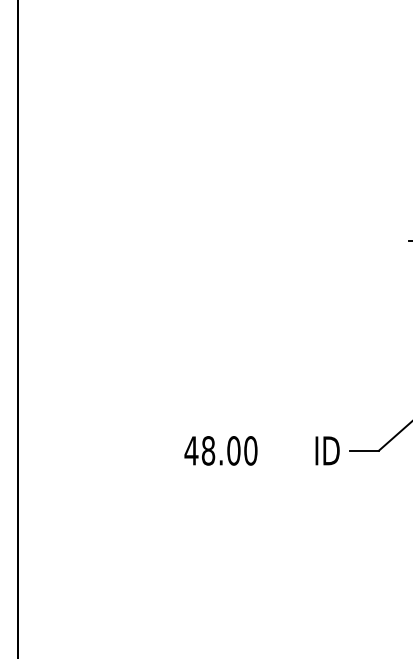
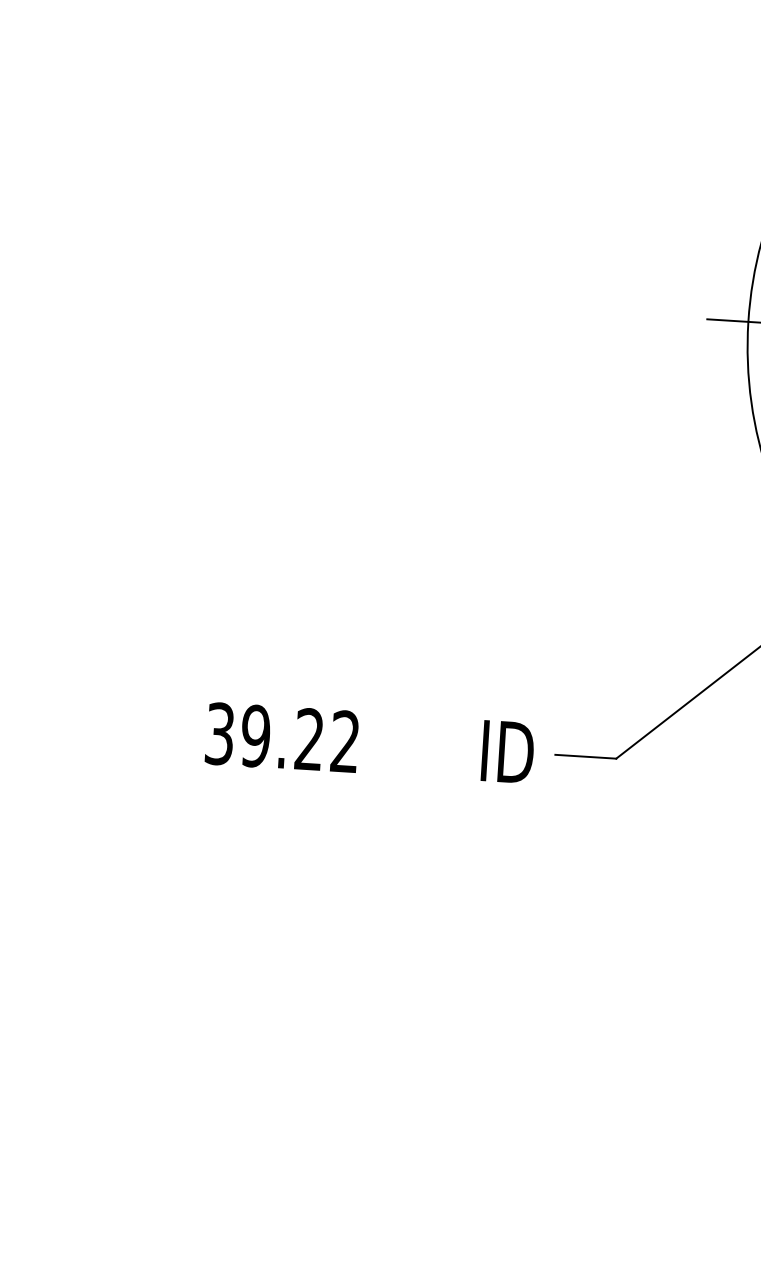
text: (220, 450) -> (281, 737), 48.00 -> 39.22

